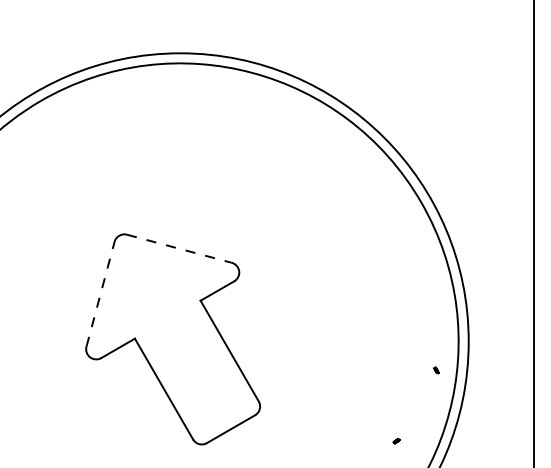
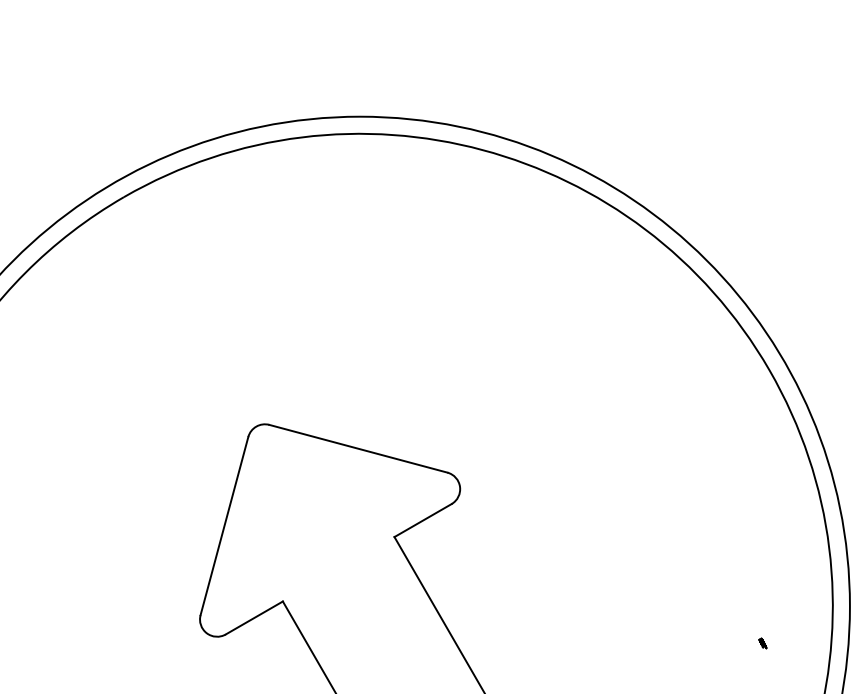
line: (179, 248) -> (358, 448), dashed -> solid
line: (100, 293) -> (224, 524), dashed -> solid
part: (436, 370) -> (762, 643), moved

